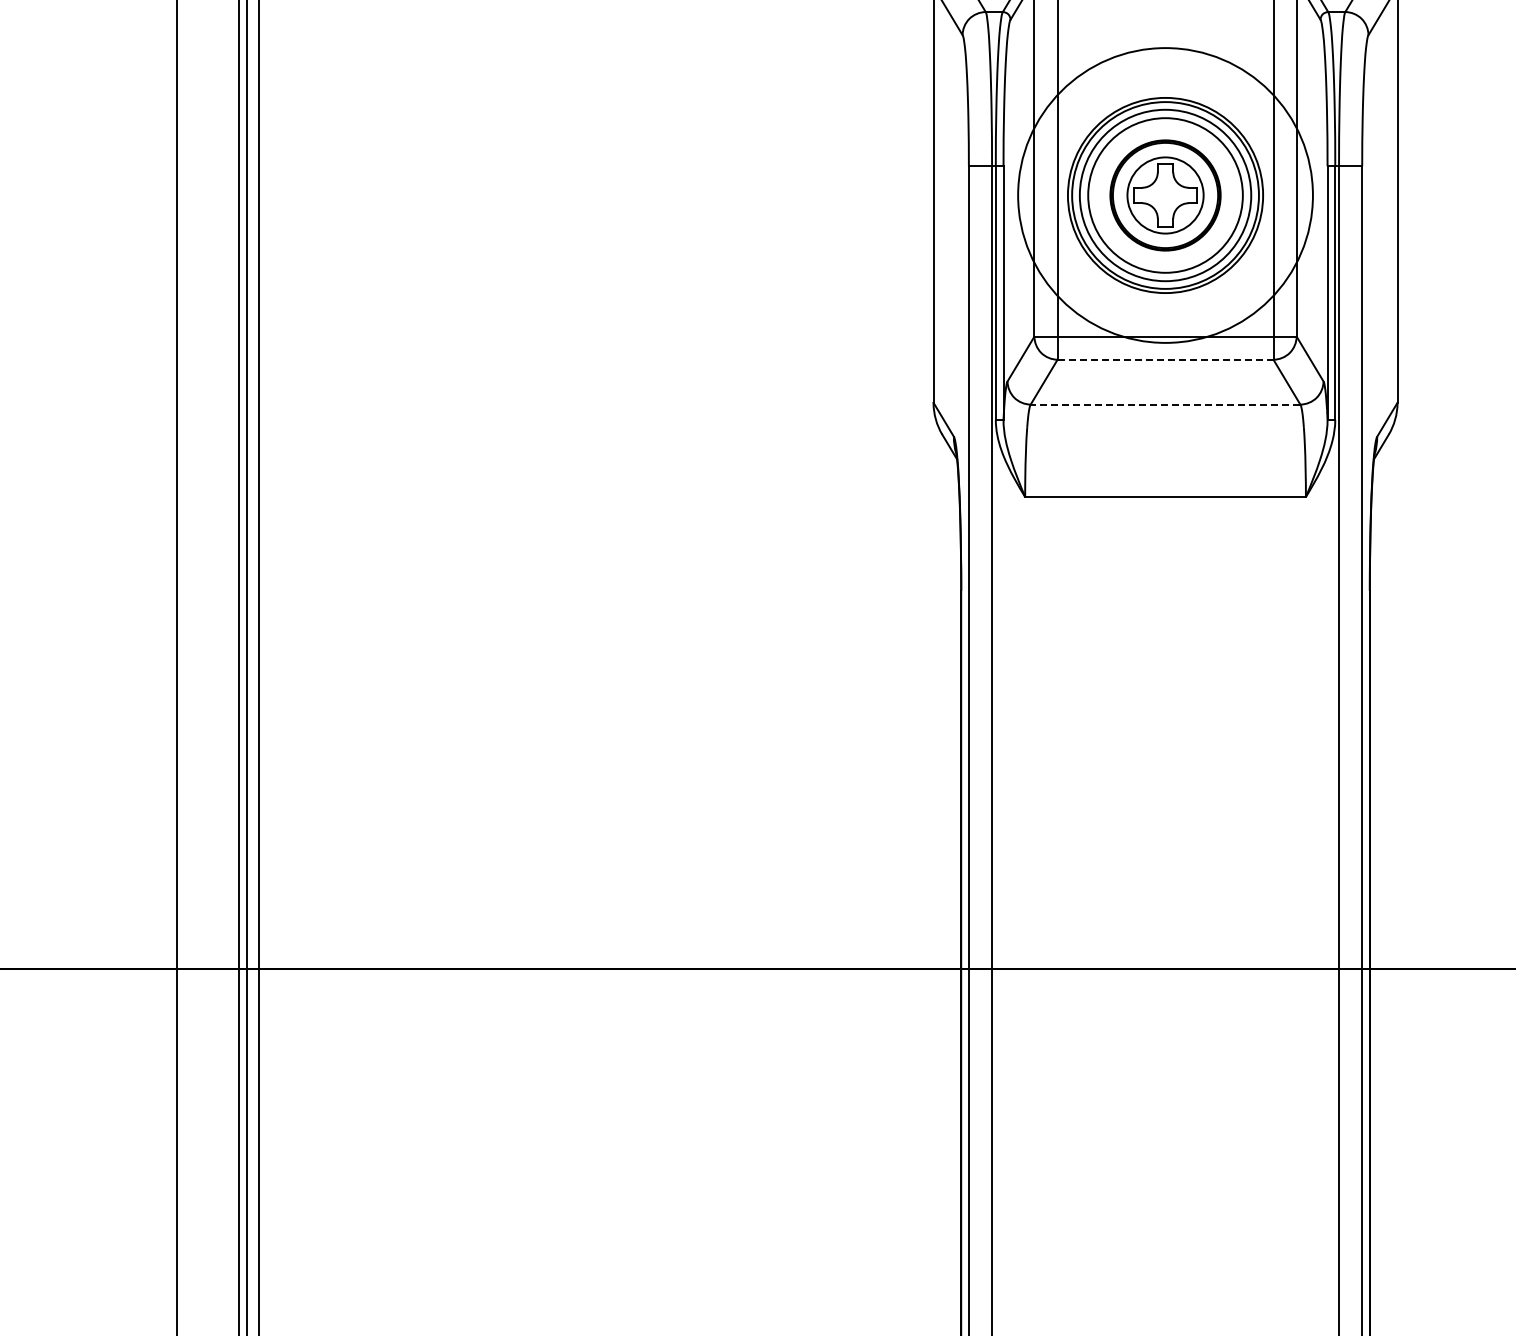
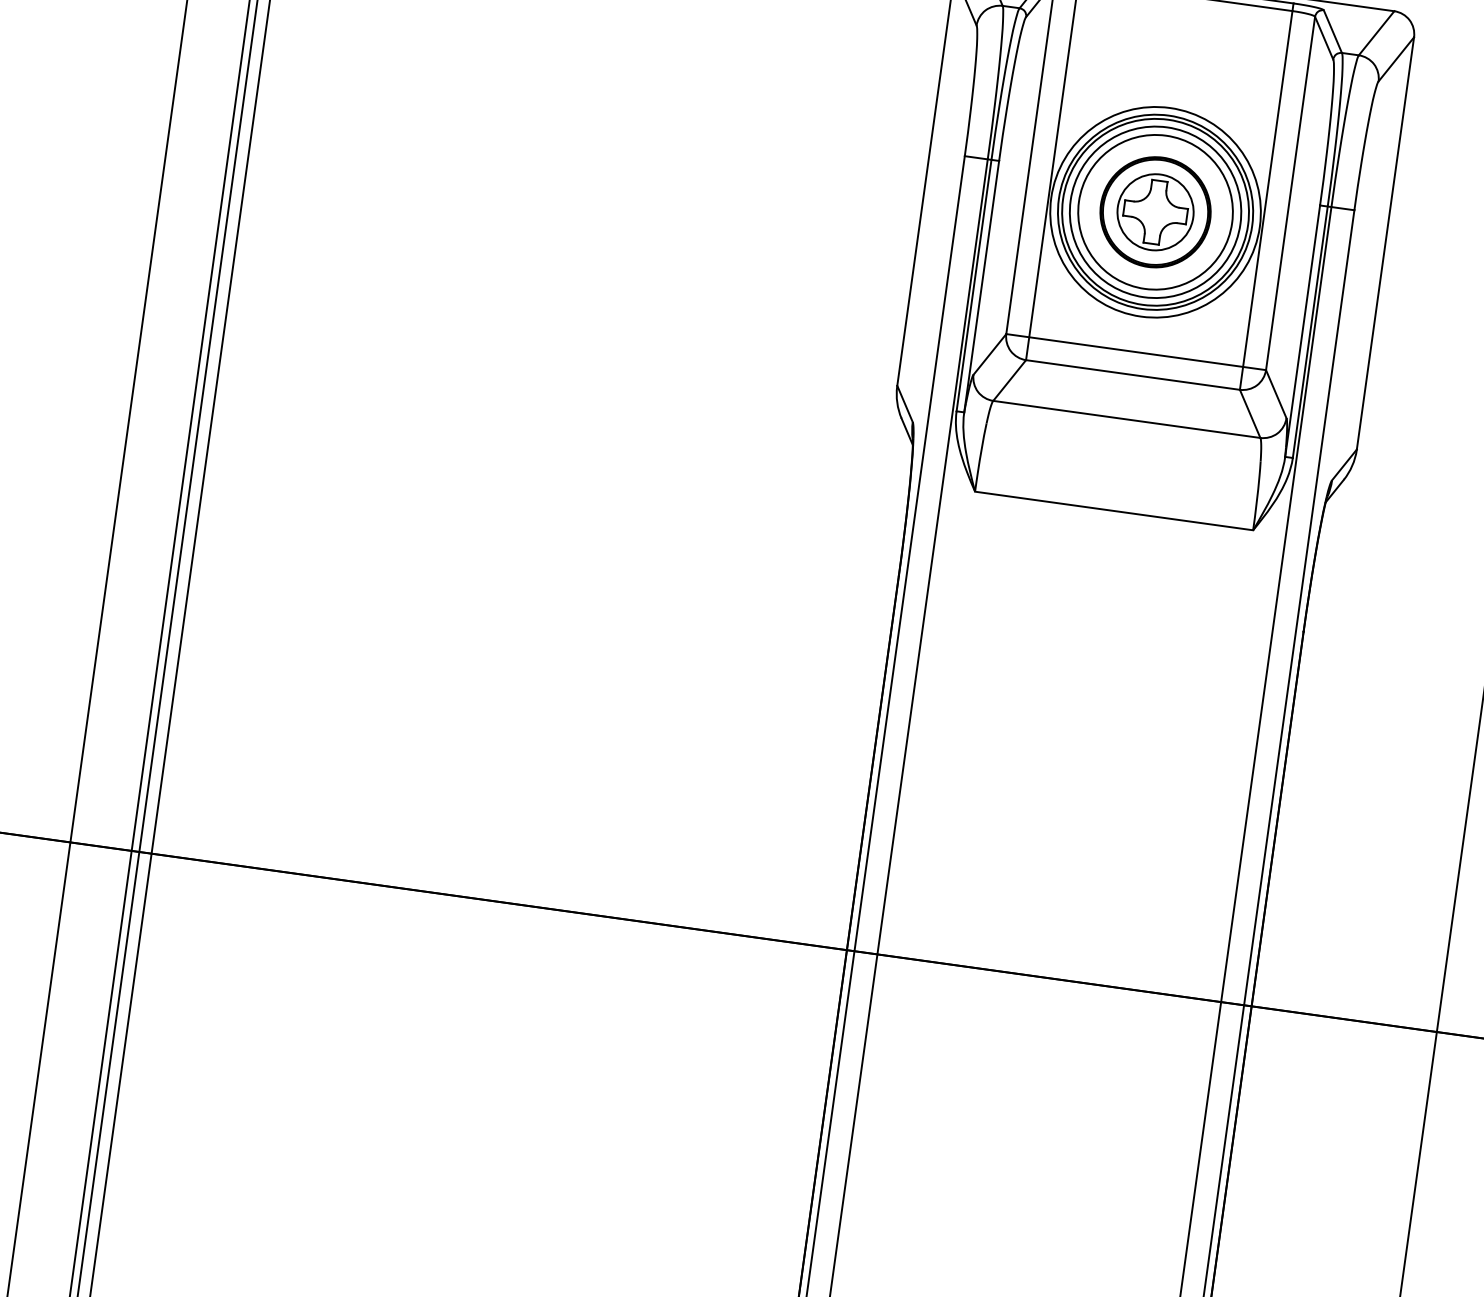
circle: (1165, 195) -> (1155, 212), size x0.71
line: (1165, 359) -> (1132, 374), dashed -> solid
line: (1165, 404) -> (1126, 419), dashed -> solid

